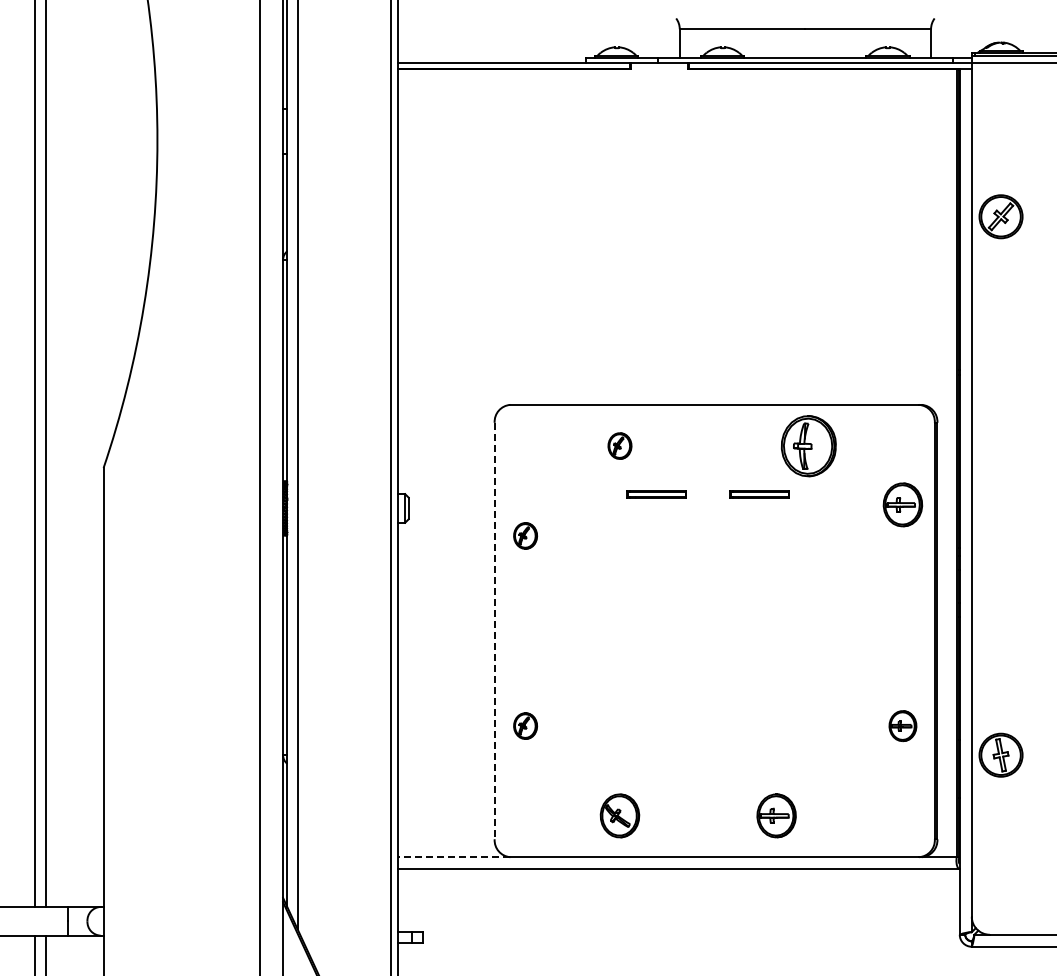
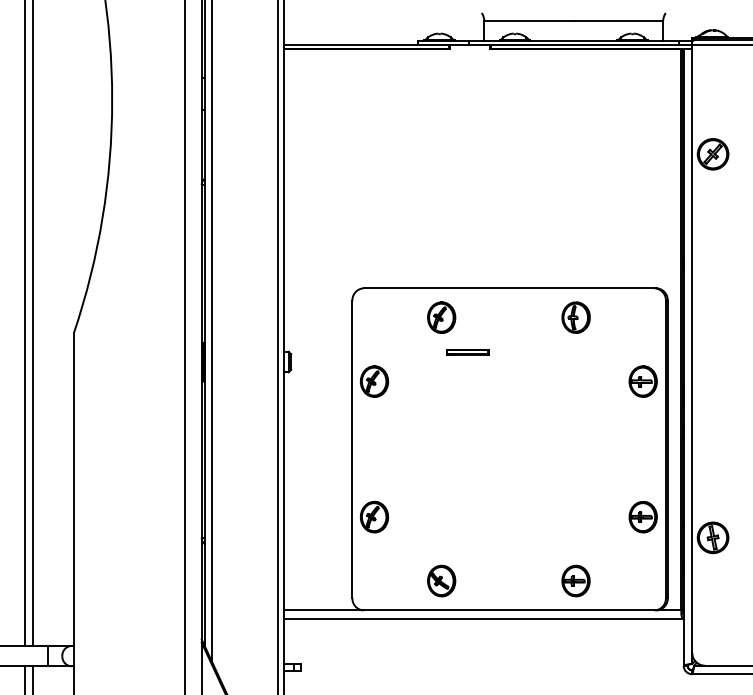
part: (619, 445) -> (441, 317), size x1.67
part: (808, 445) -> (575, 317), size x0.71
part: (759, 494) -> (541, 352), removed
part: (902, 504) -> (642, 381), moved
part: (525, 535) -> (374, 381), size x1.67
line: (494, 631) -> (352, 449), dashed -> solid
part: (525, 725) -> (374, 516), size x1.67
part: (902, 725) -> (642, 516), size x1.43
part: (776, 815) -> (575, 580), moved
line: (453, 857) -> (323, 610), dashed -> solid

